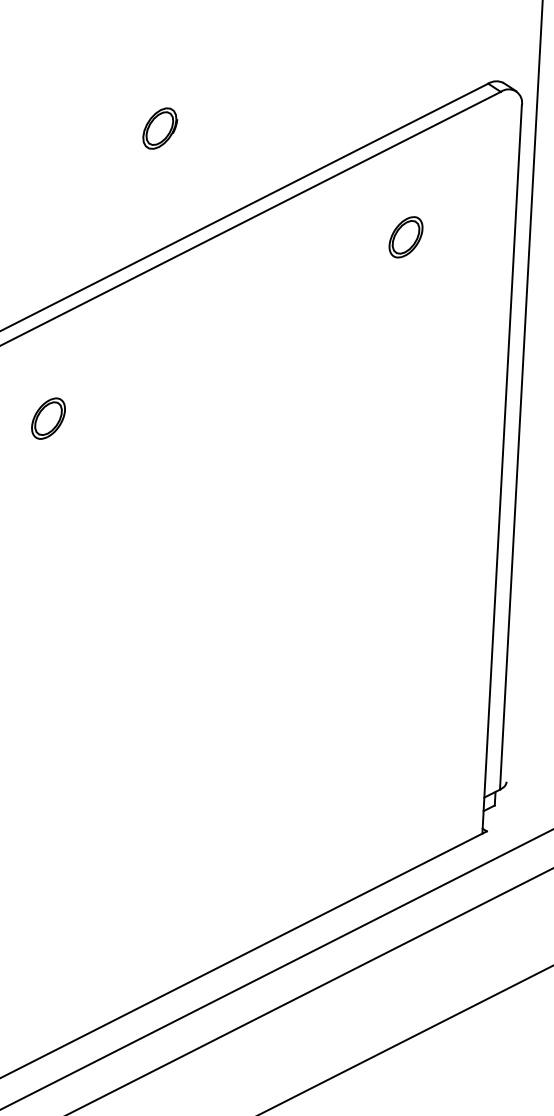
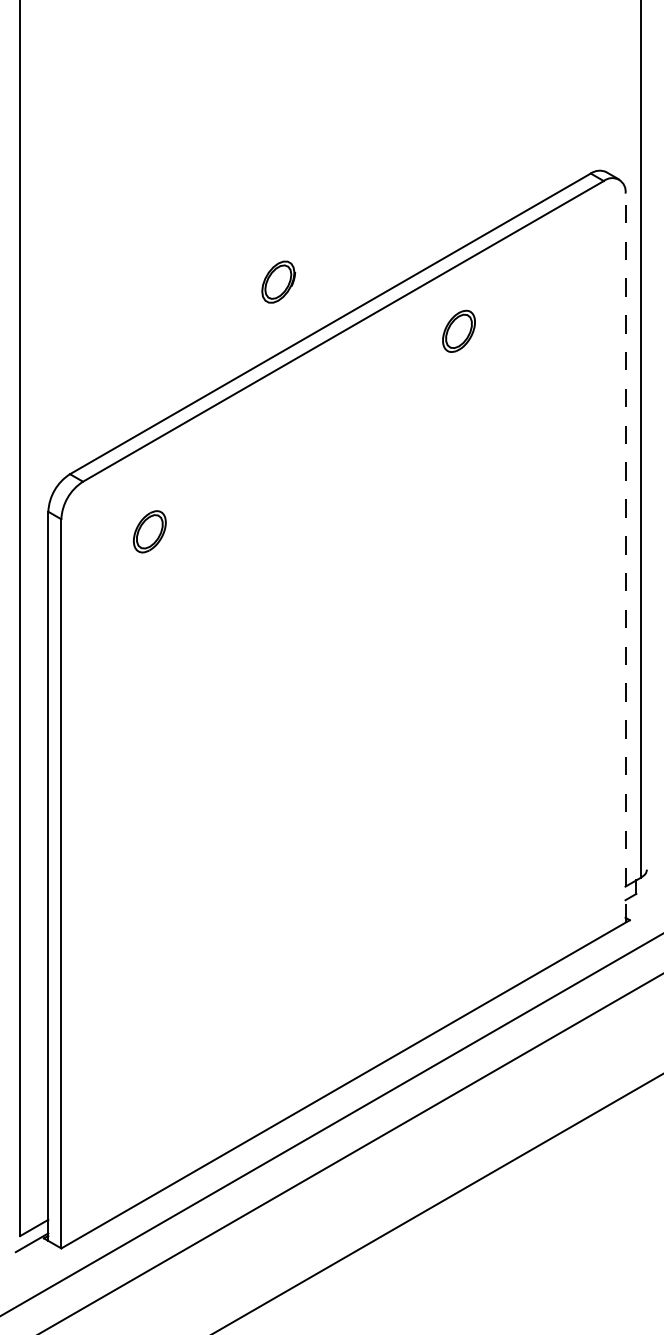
part: (160, 127) -> (278, 281), moved
part: (405, 236) -> (458, 330), moved
part: (48, 418) -> (149, 531), moved
line: (502, 469) -> (625, 558), solid -> dashed

